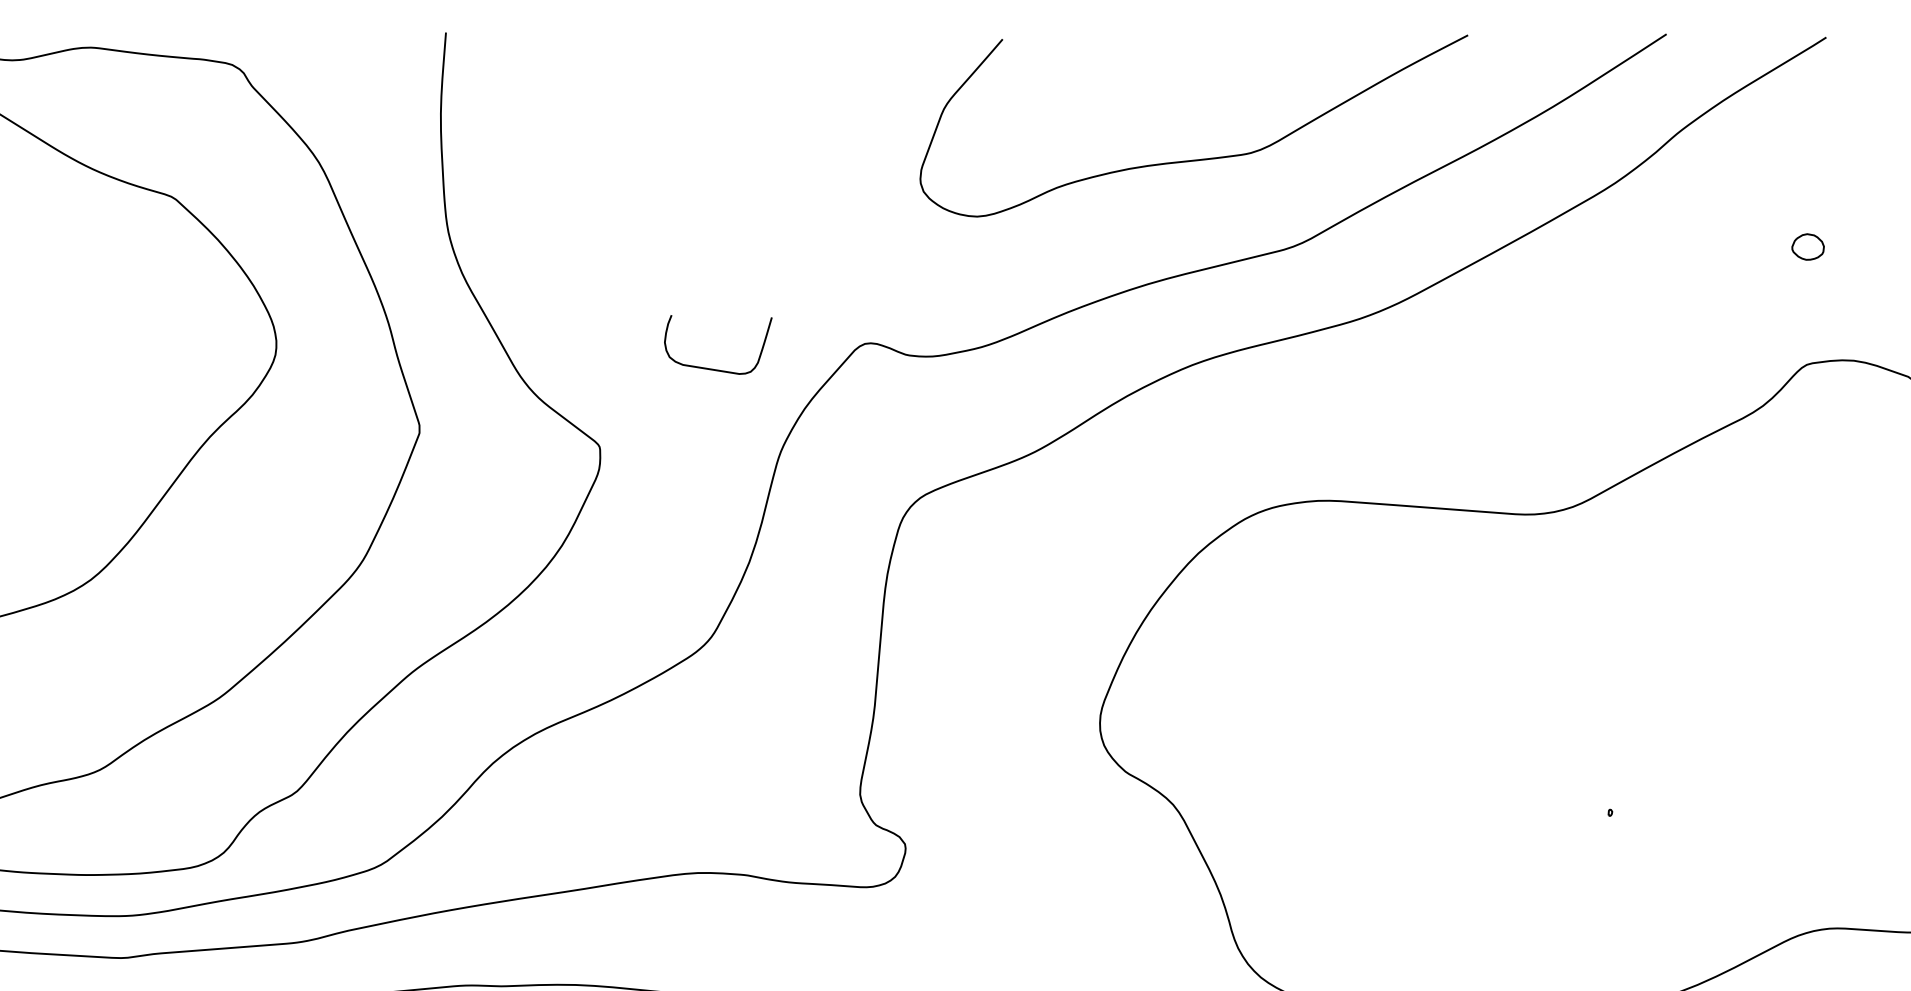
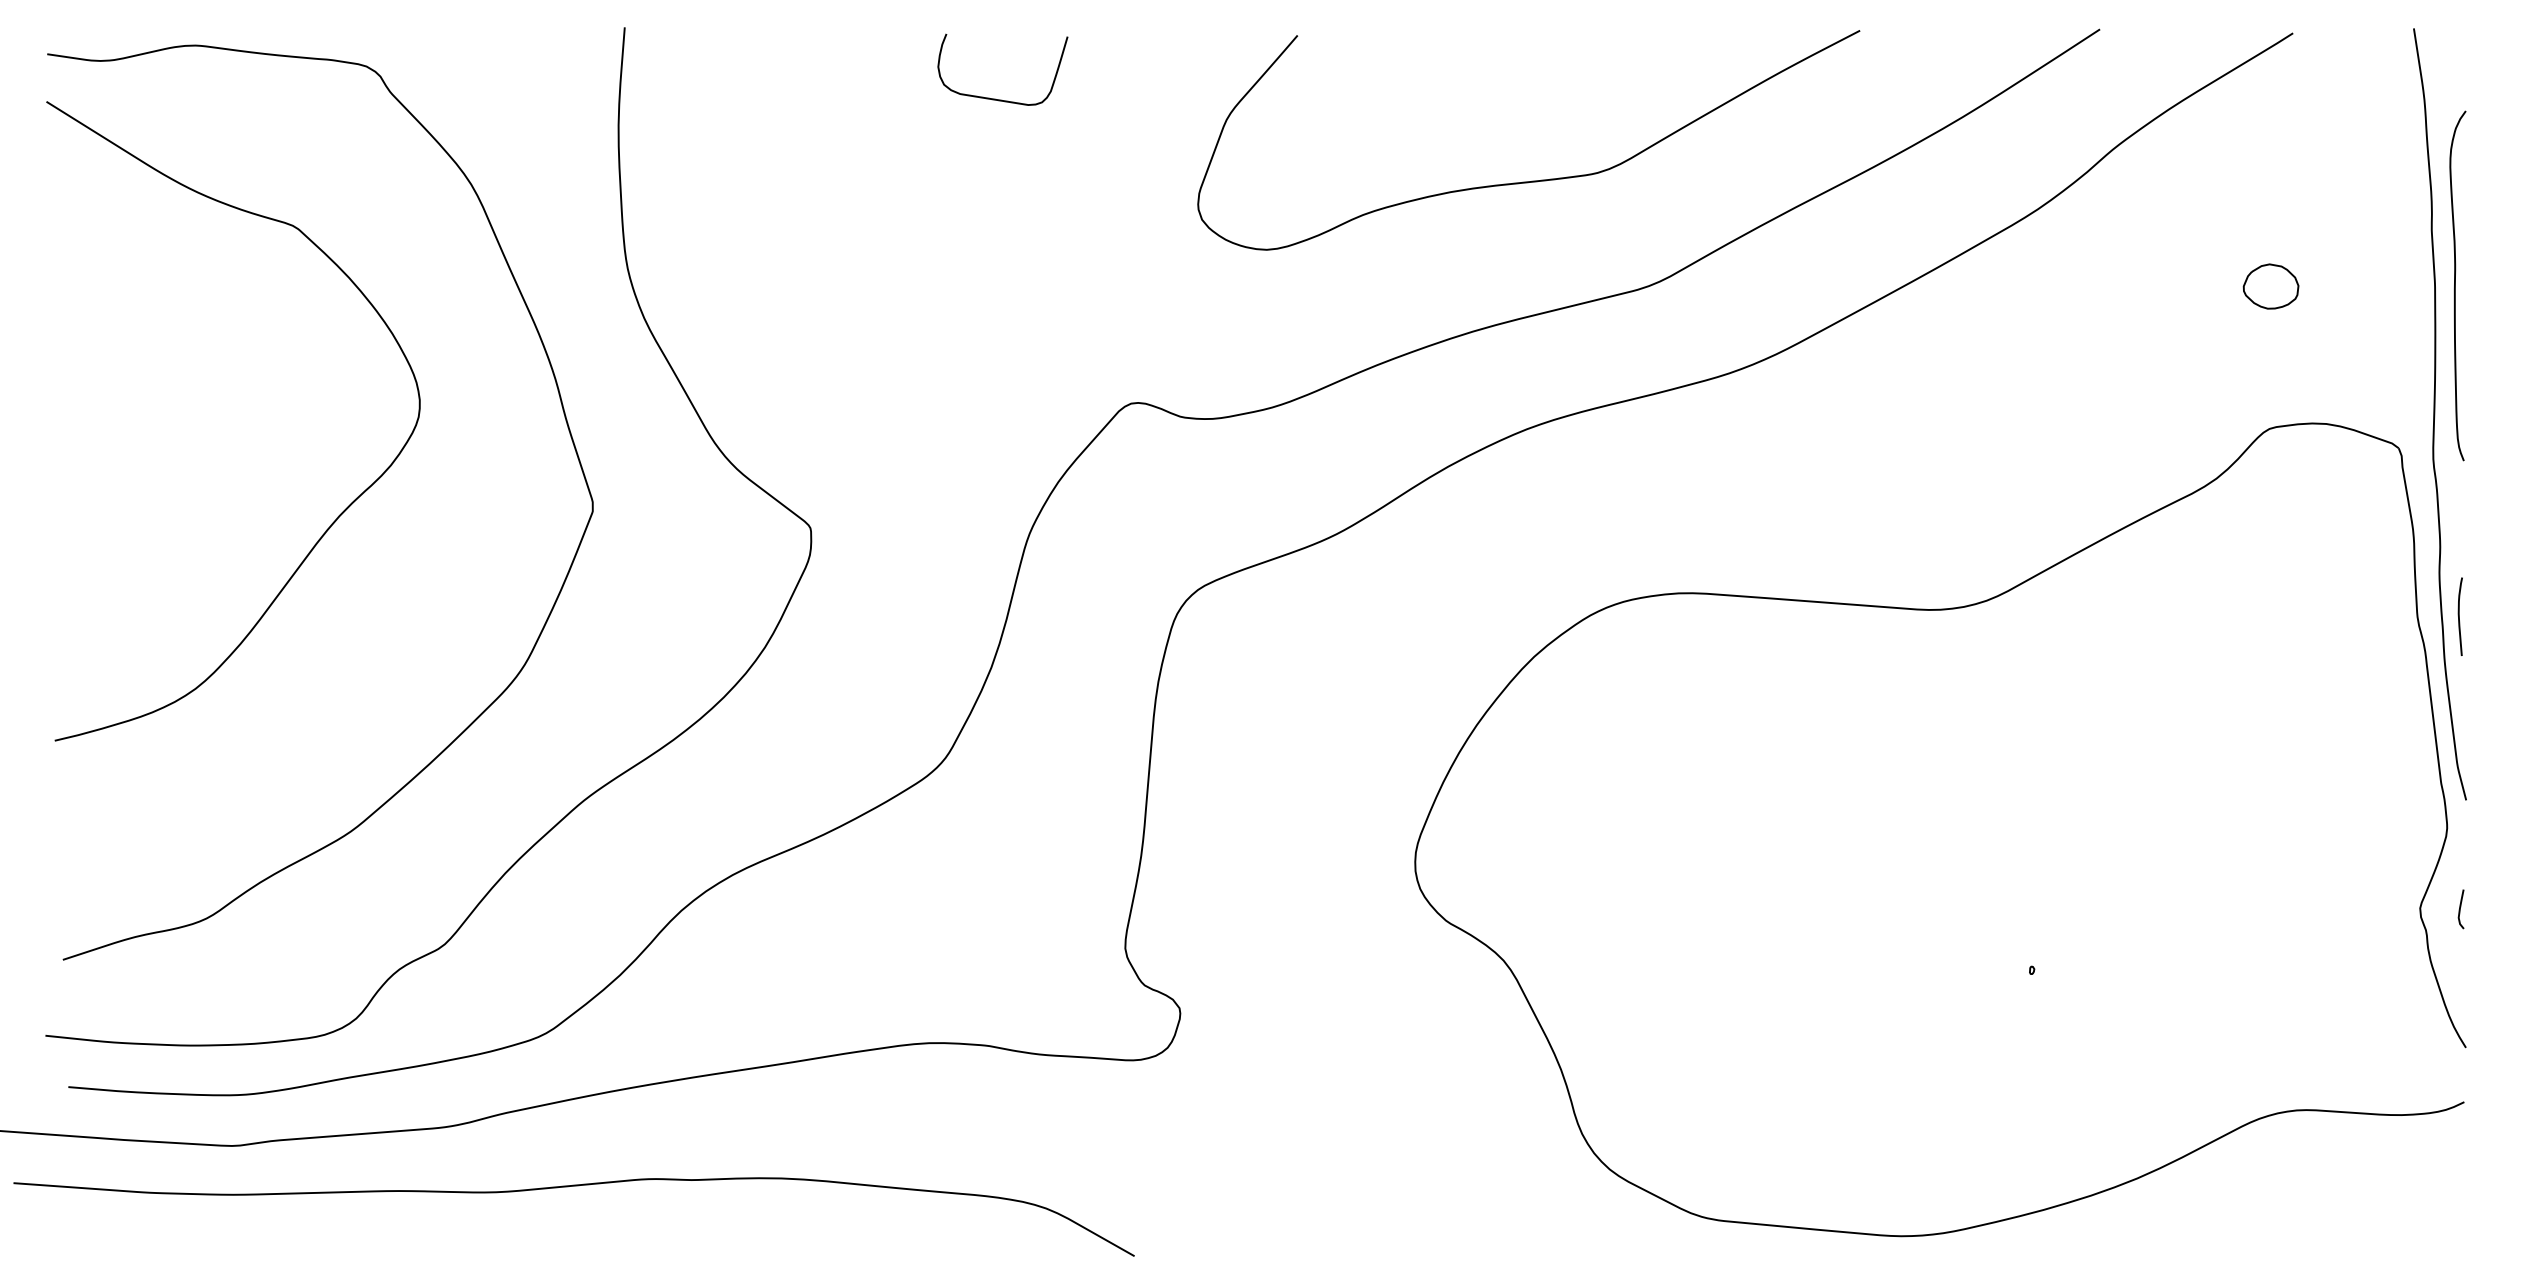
part: (1807, 246) -> (2270, 286), size x1.43
curve: (712, 368) -> (995, 98), moved

